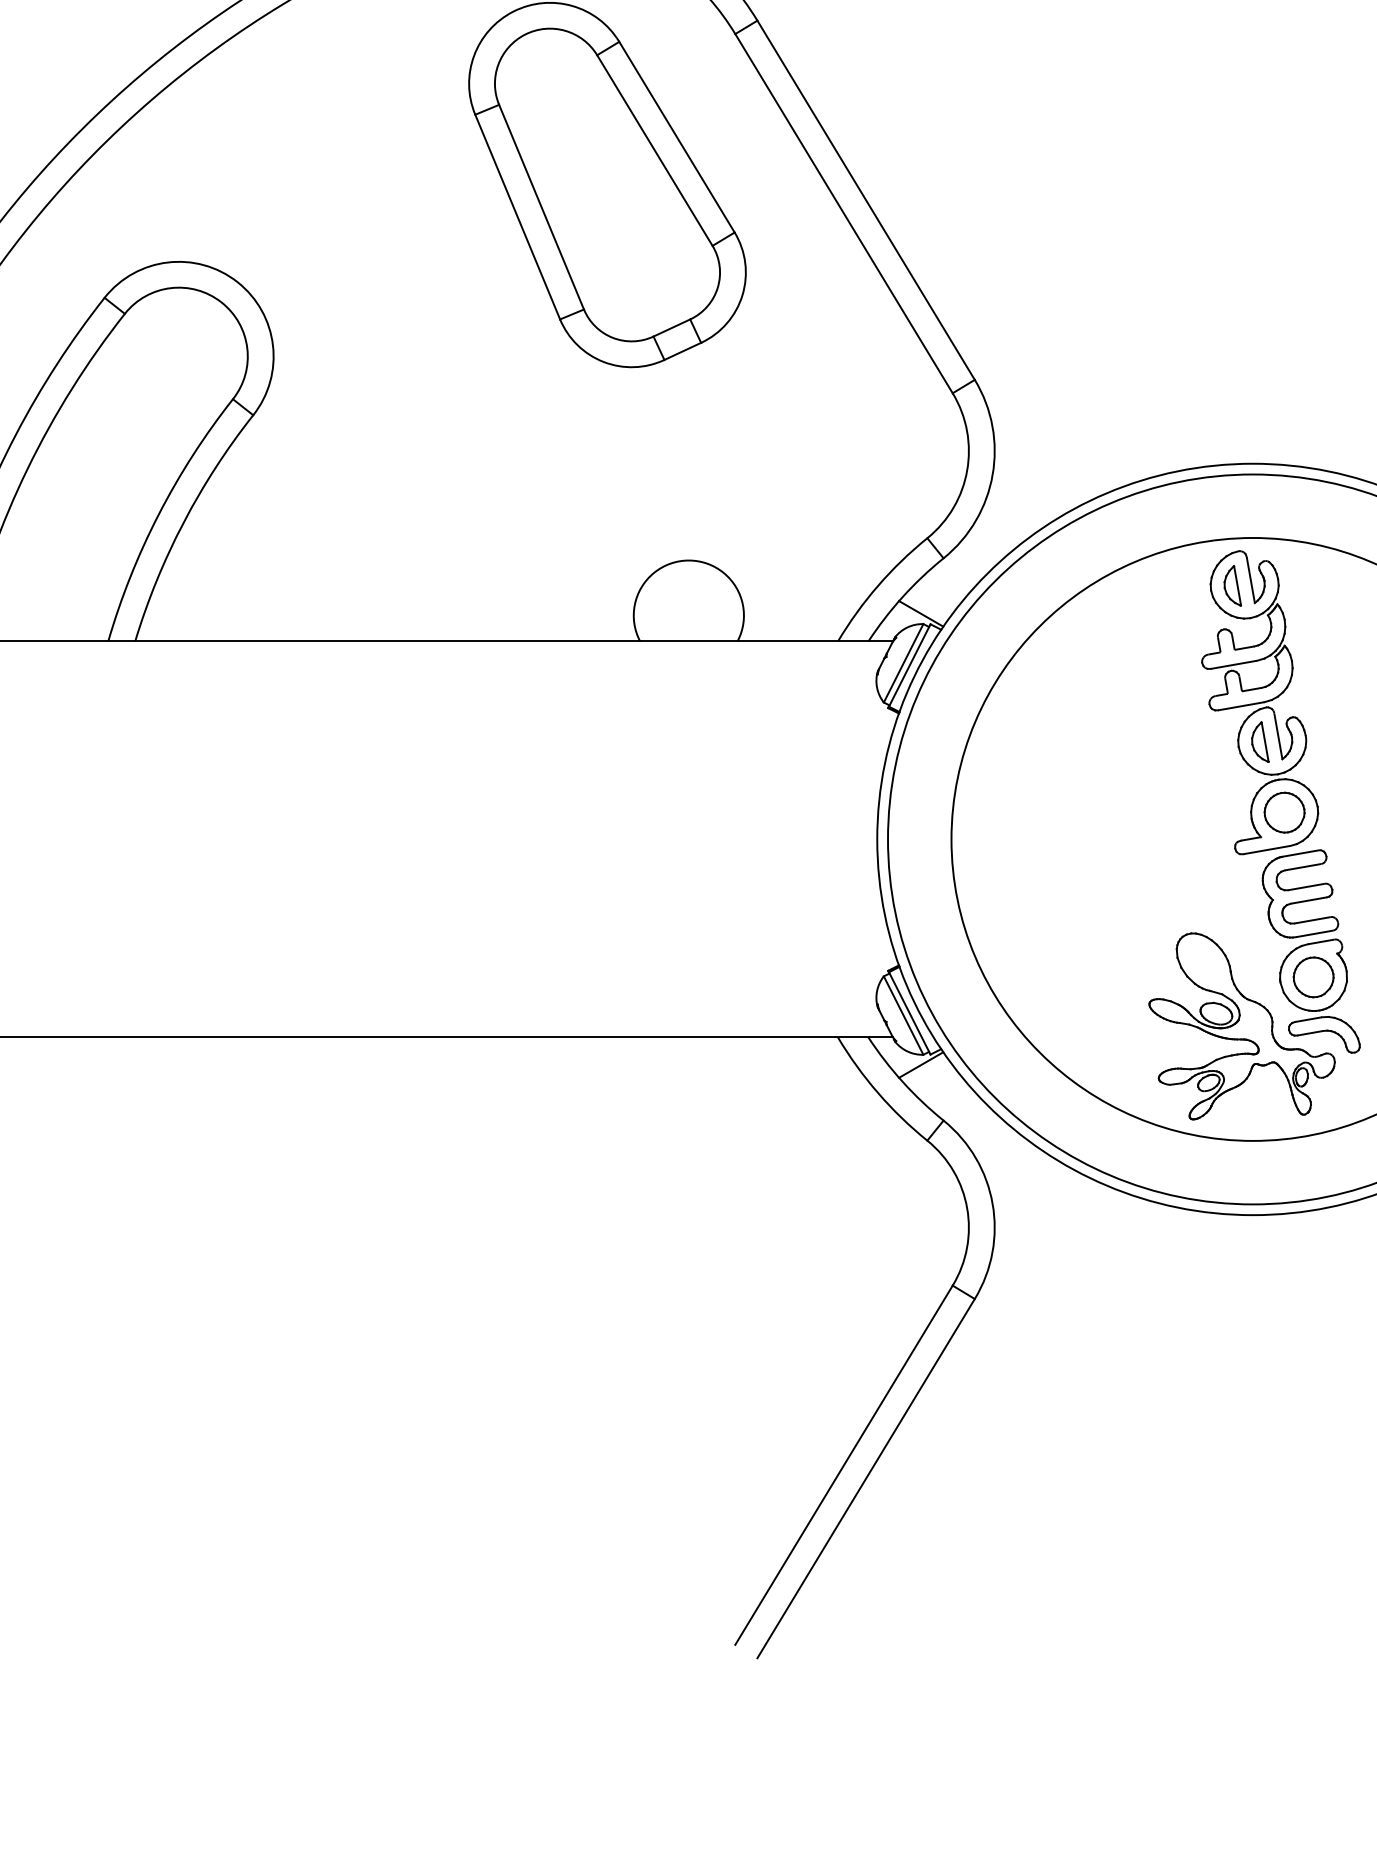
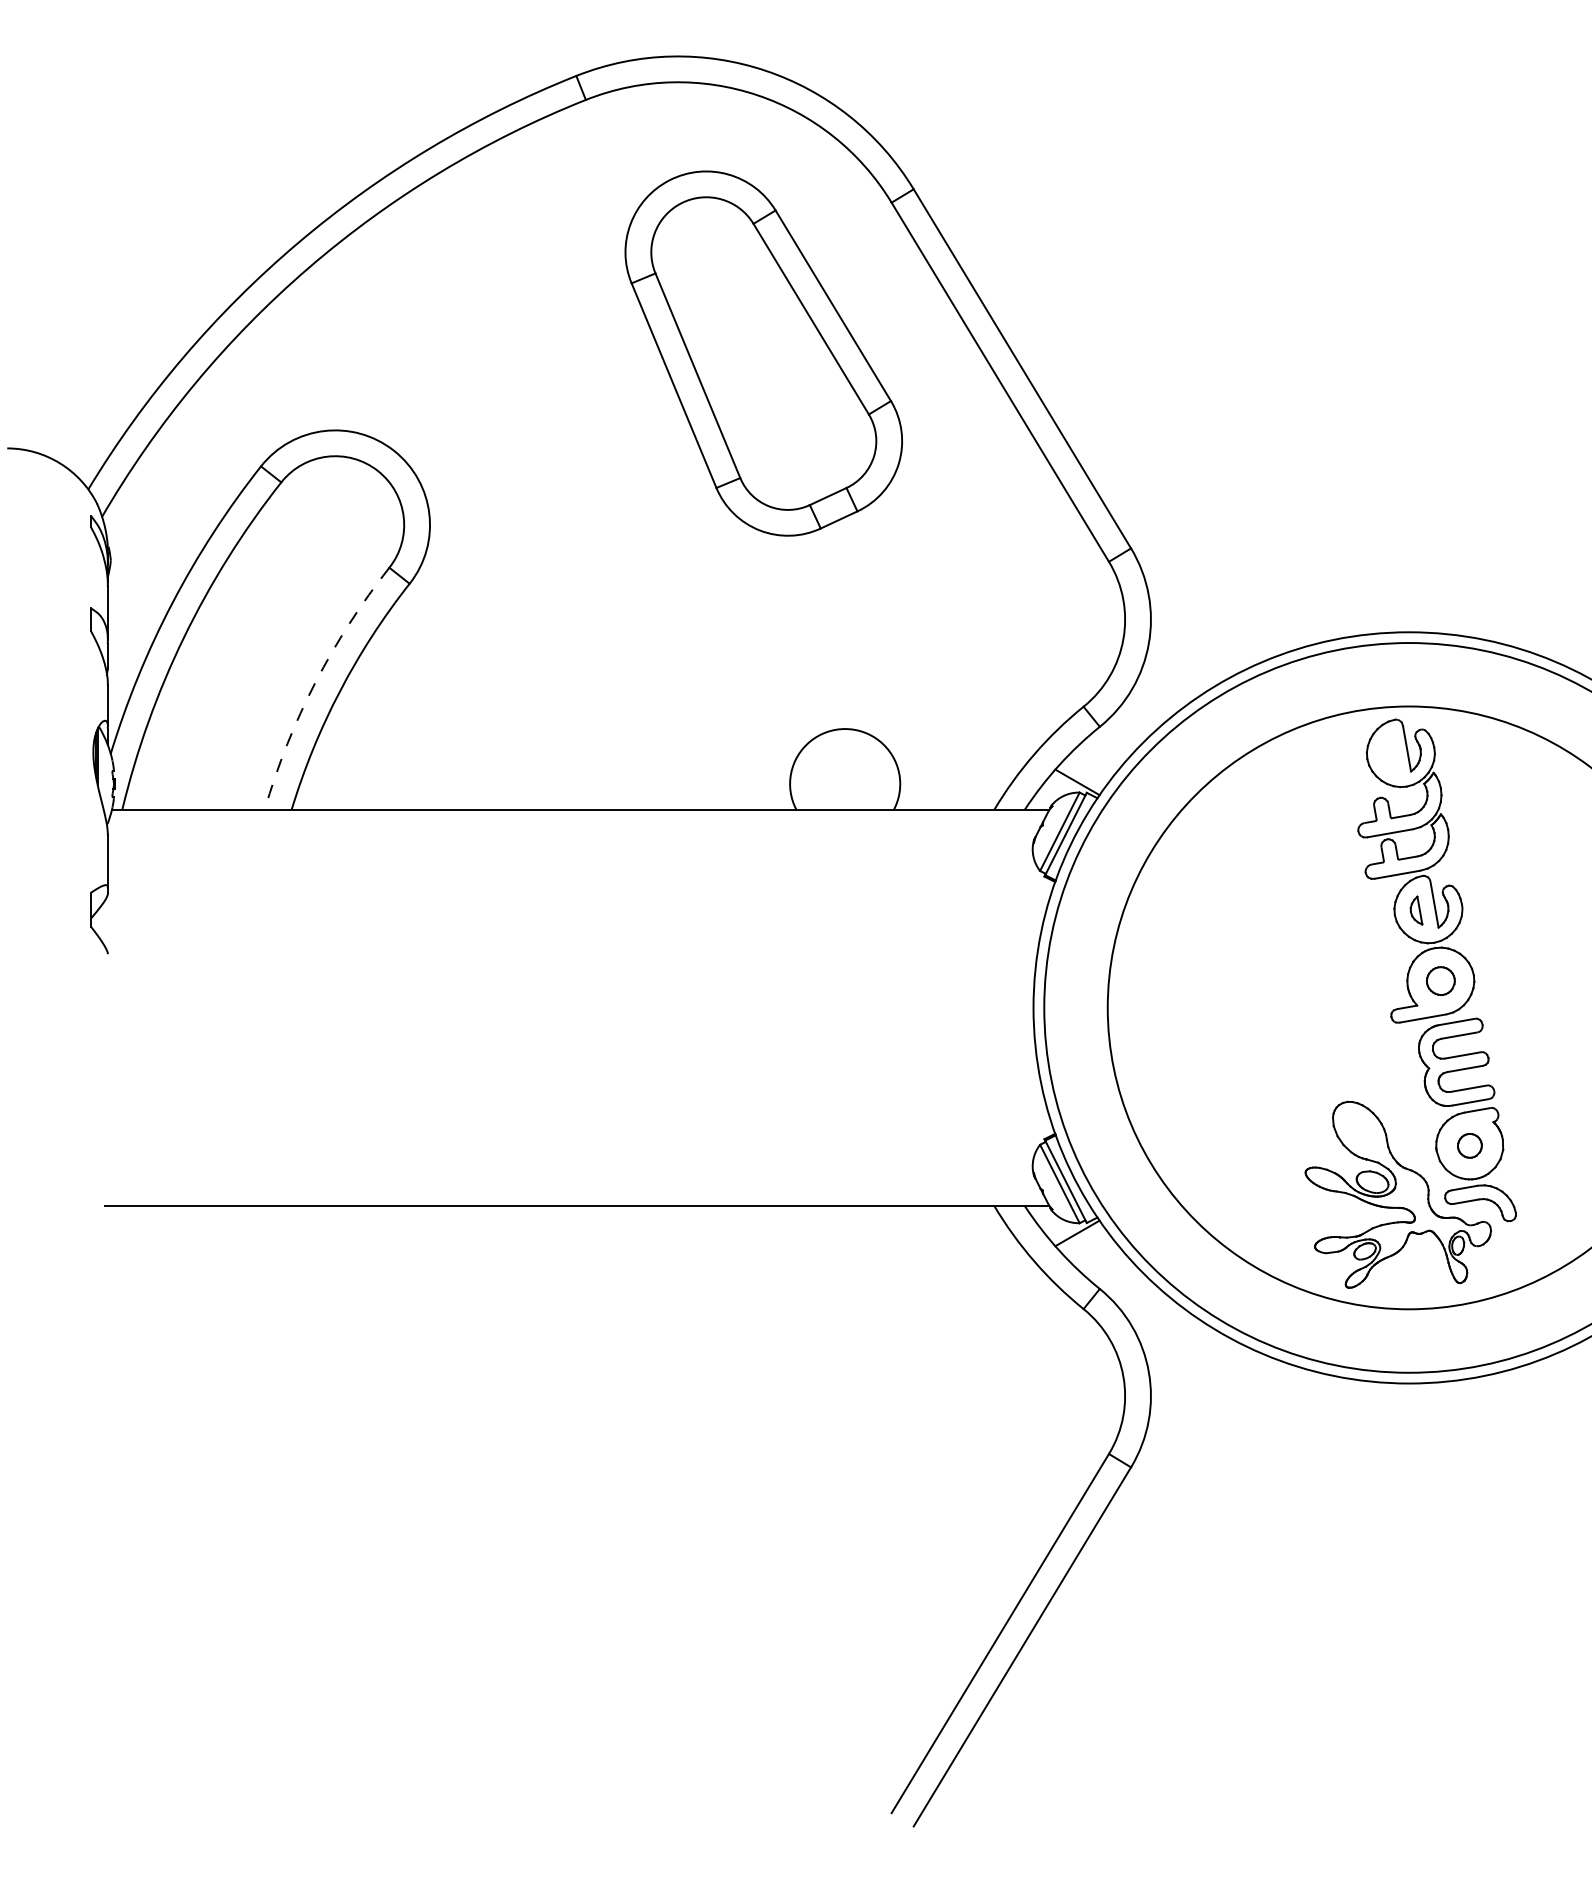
arc: (159, 513) -> (315, 682), solid -> dashed
part: (1232, 586) -> (1388, 754), removed
part: (1260, 742) -> (1416, 910), size x0.7
part: (1284, 812) -> (1440, 980), size x0.7
part: (1313, 977) -> (1469, 1145), size x0.6

